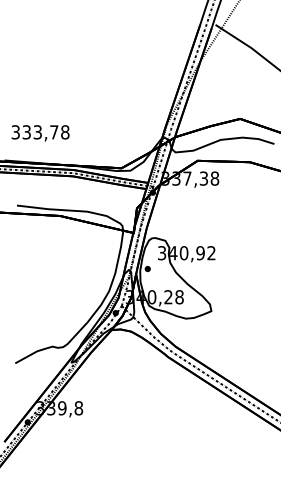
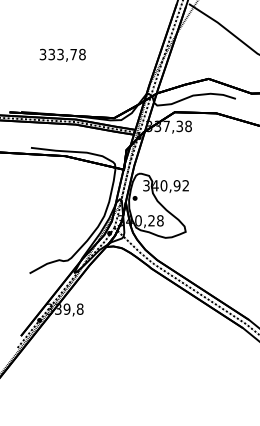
text: (40, 132) -> (62, 54), moved

